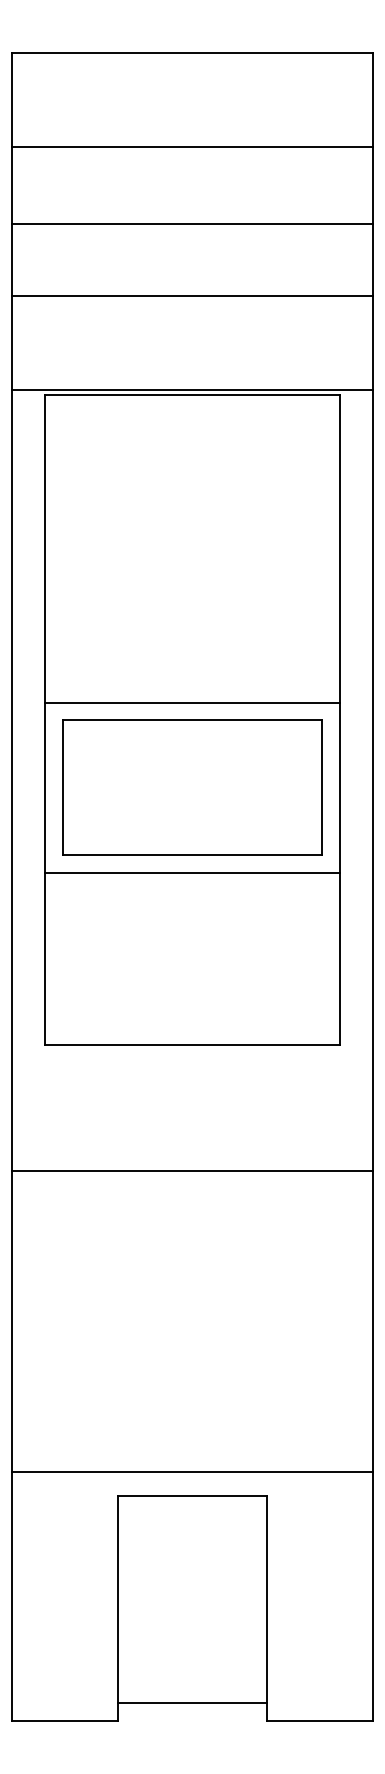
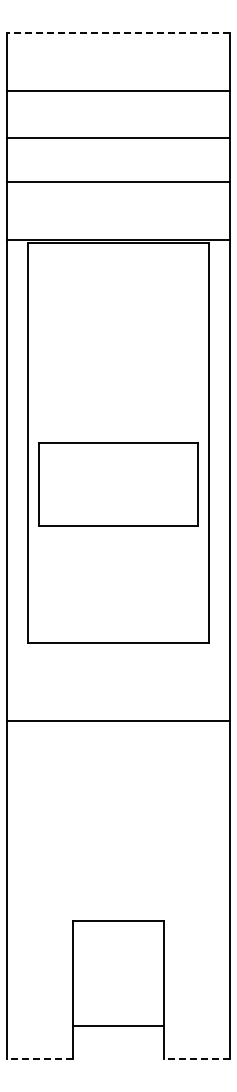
line: (190, 52) -> (117, 32), solid -> dashed
line: (192, 702) -> (118, 432), removed
line: (192, 873) -> (118, 537), removed
line: (192, 1472) -> (118, 906), removed
line: (192, 1703) -> (118, 1026), moved
line: (64, 1721) -> (39, 1059), solid -> dashed
line: (320, 1721) -> (197, 1059), solid -> dashed

